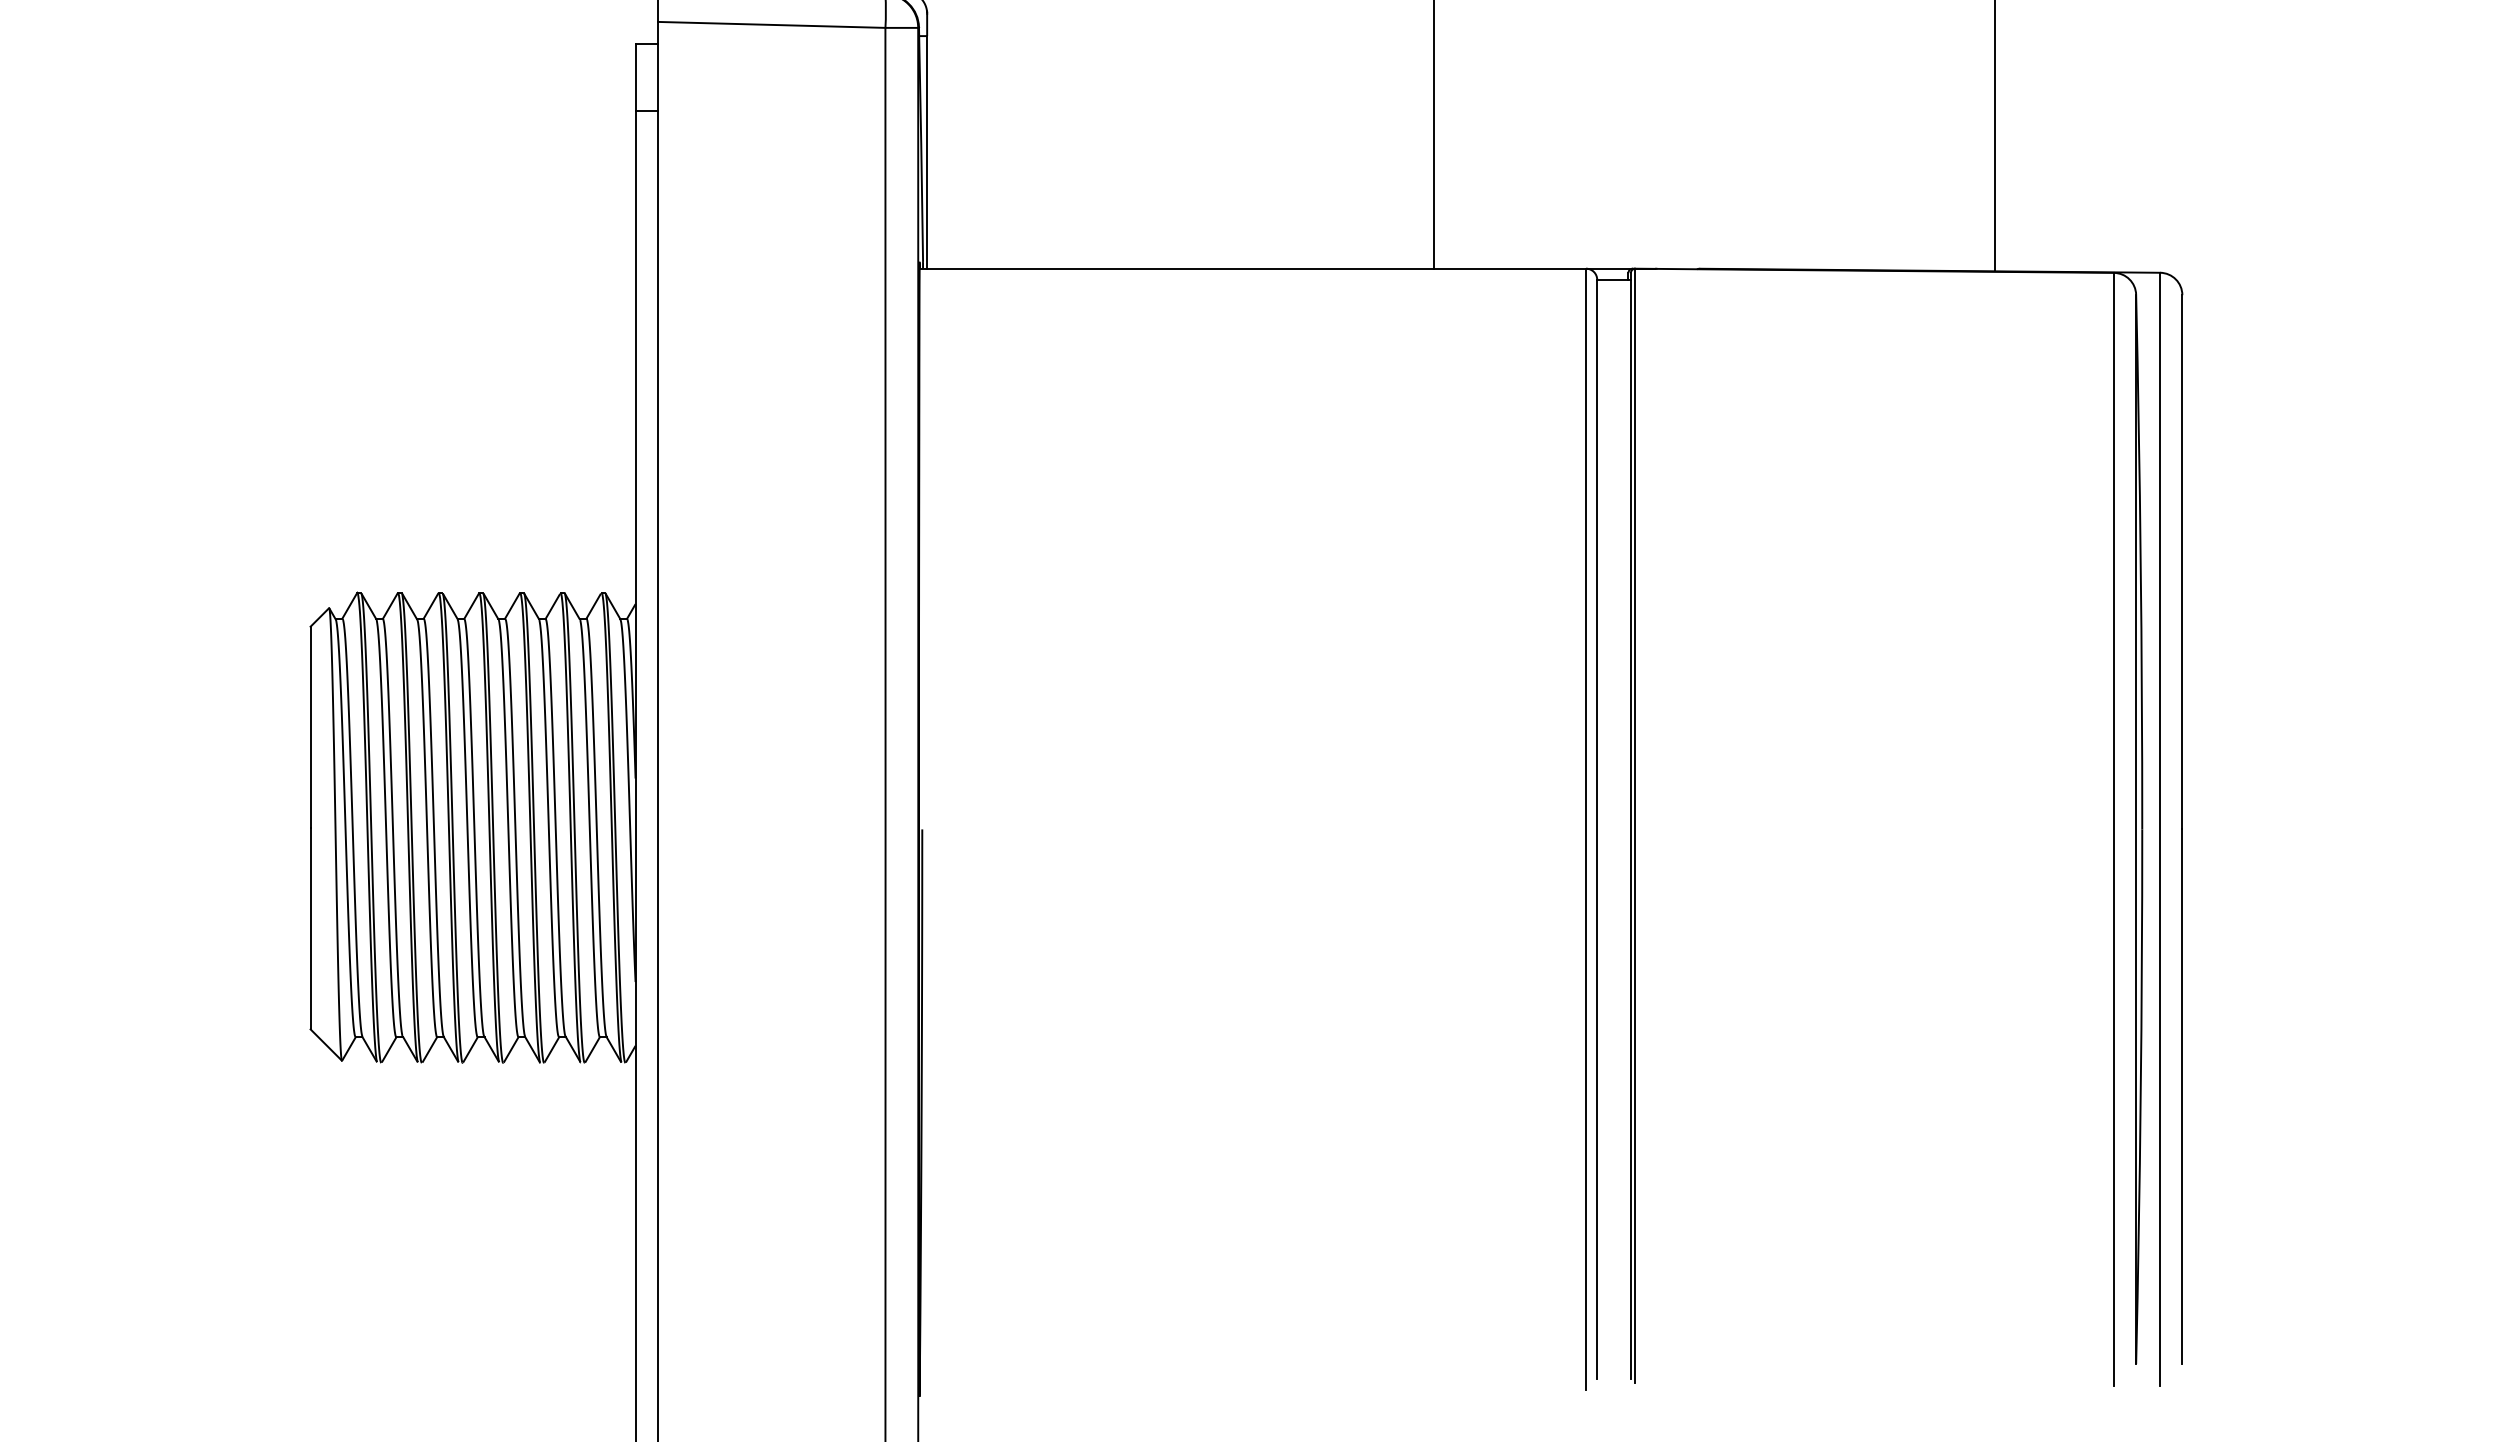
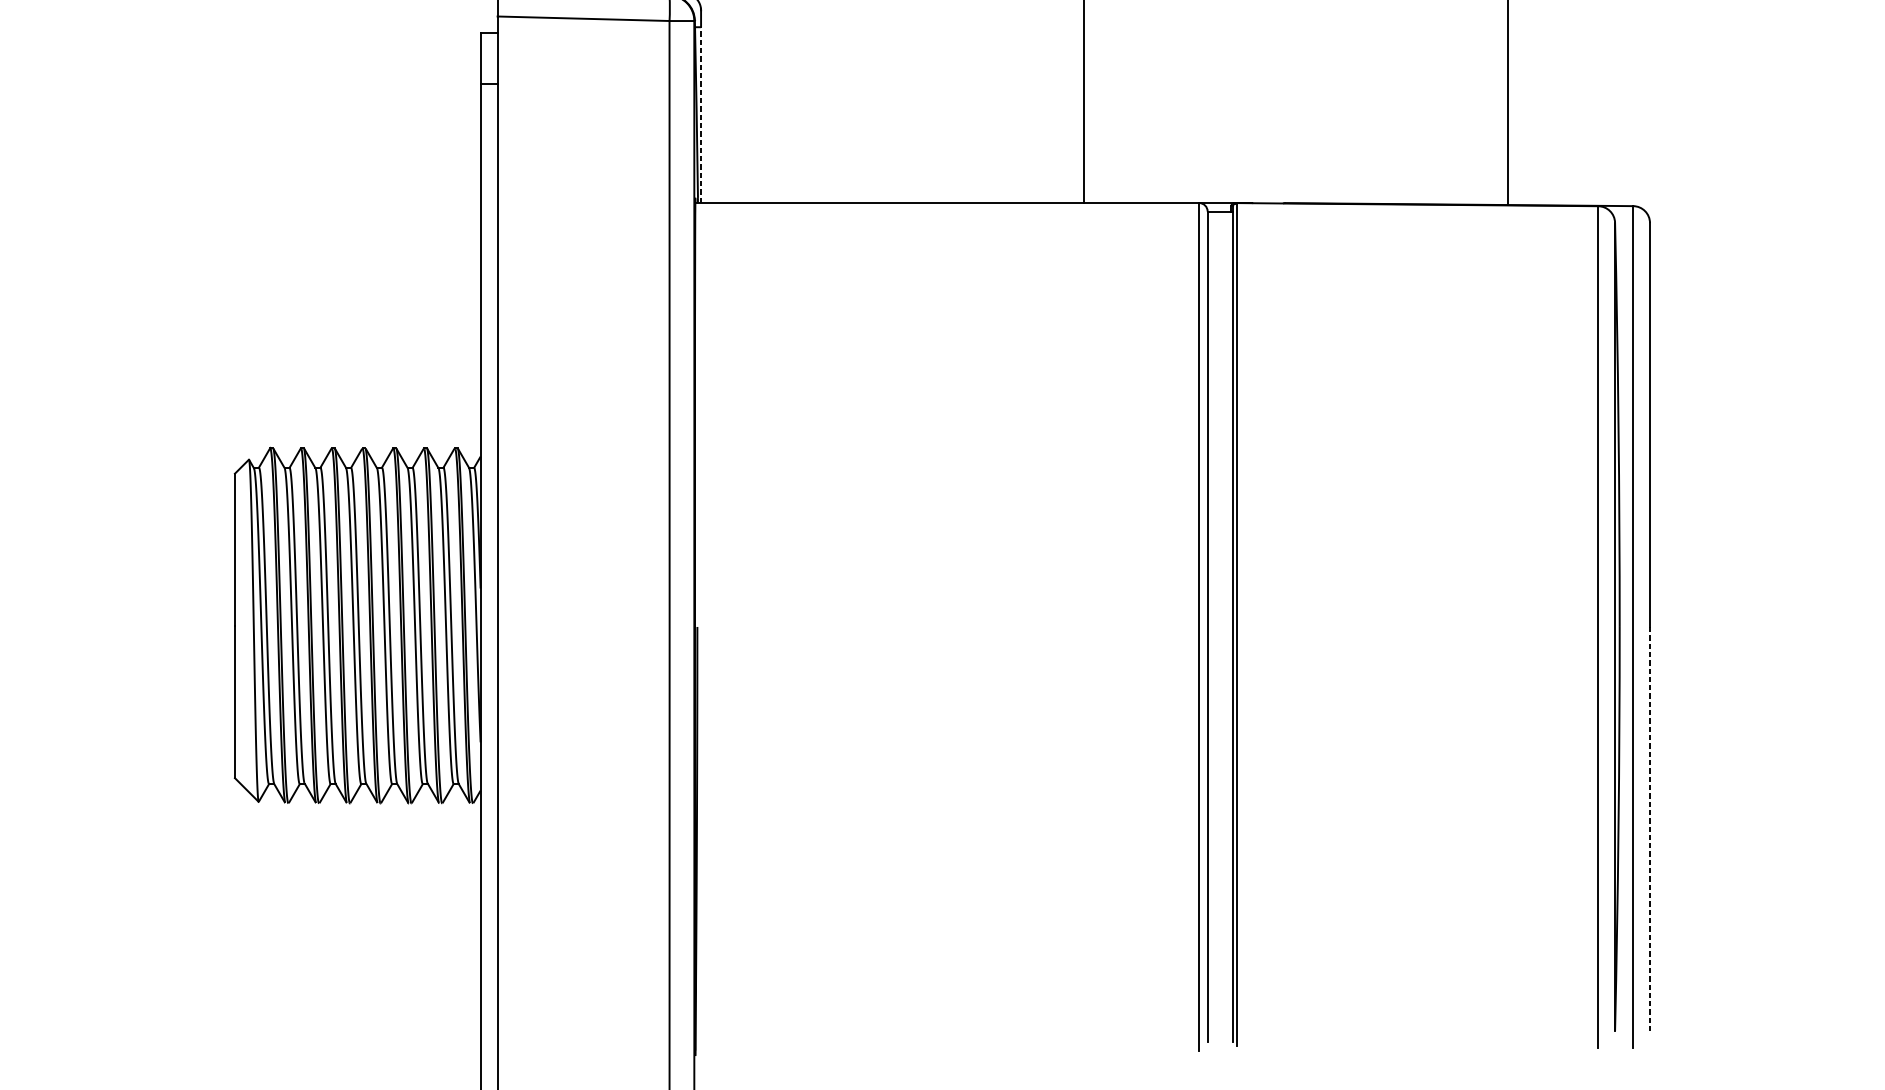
line: (927, 151) -> (701, 114), solid -> dashed
line: (2182, 1097) -> (1650, 829), solid -> dashed

